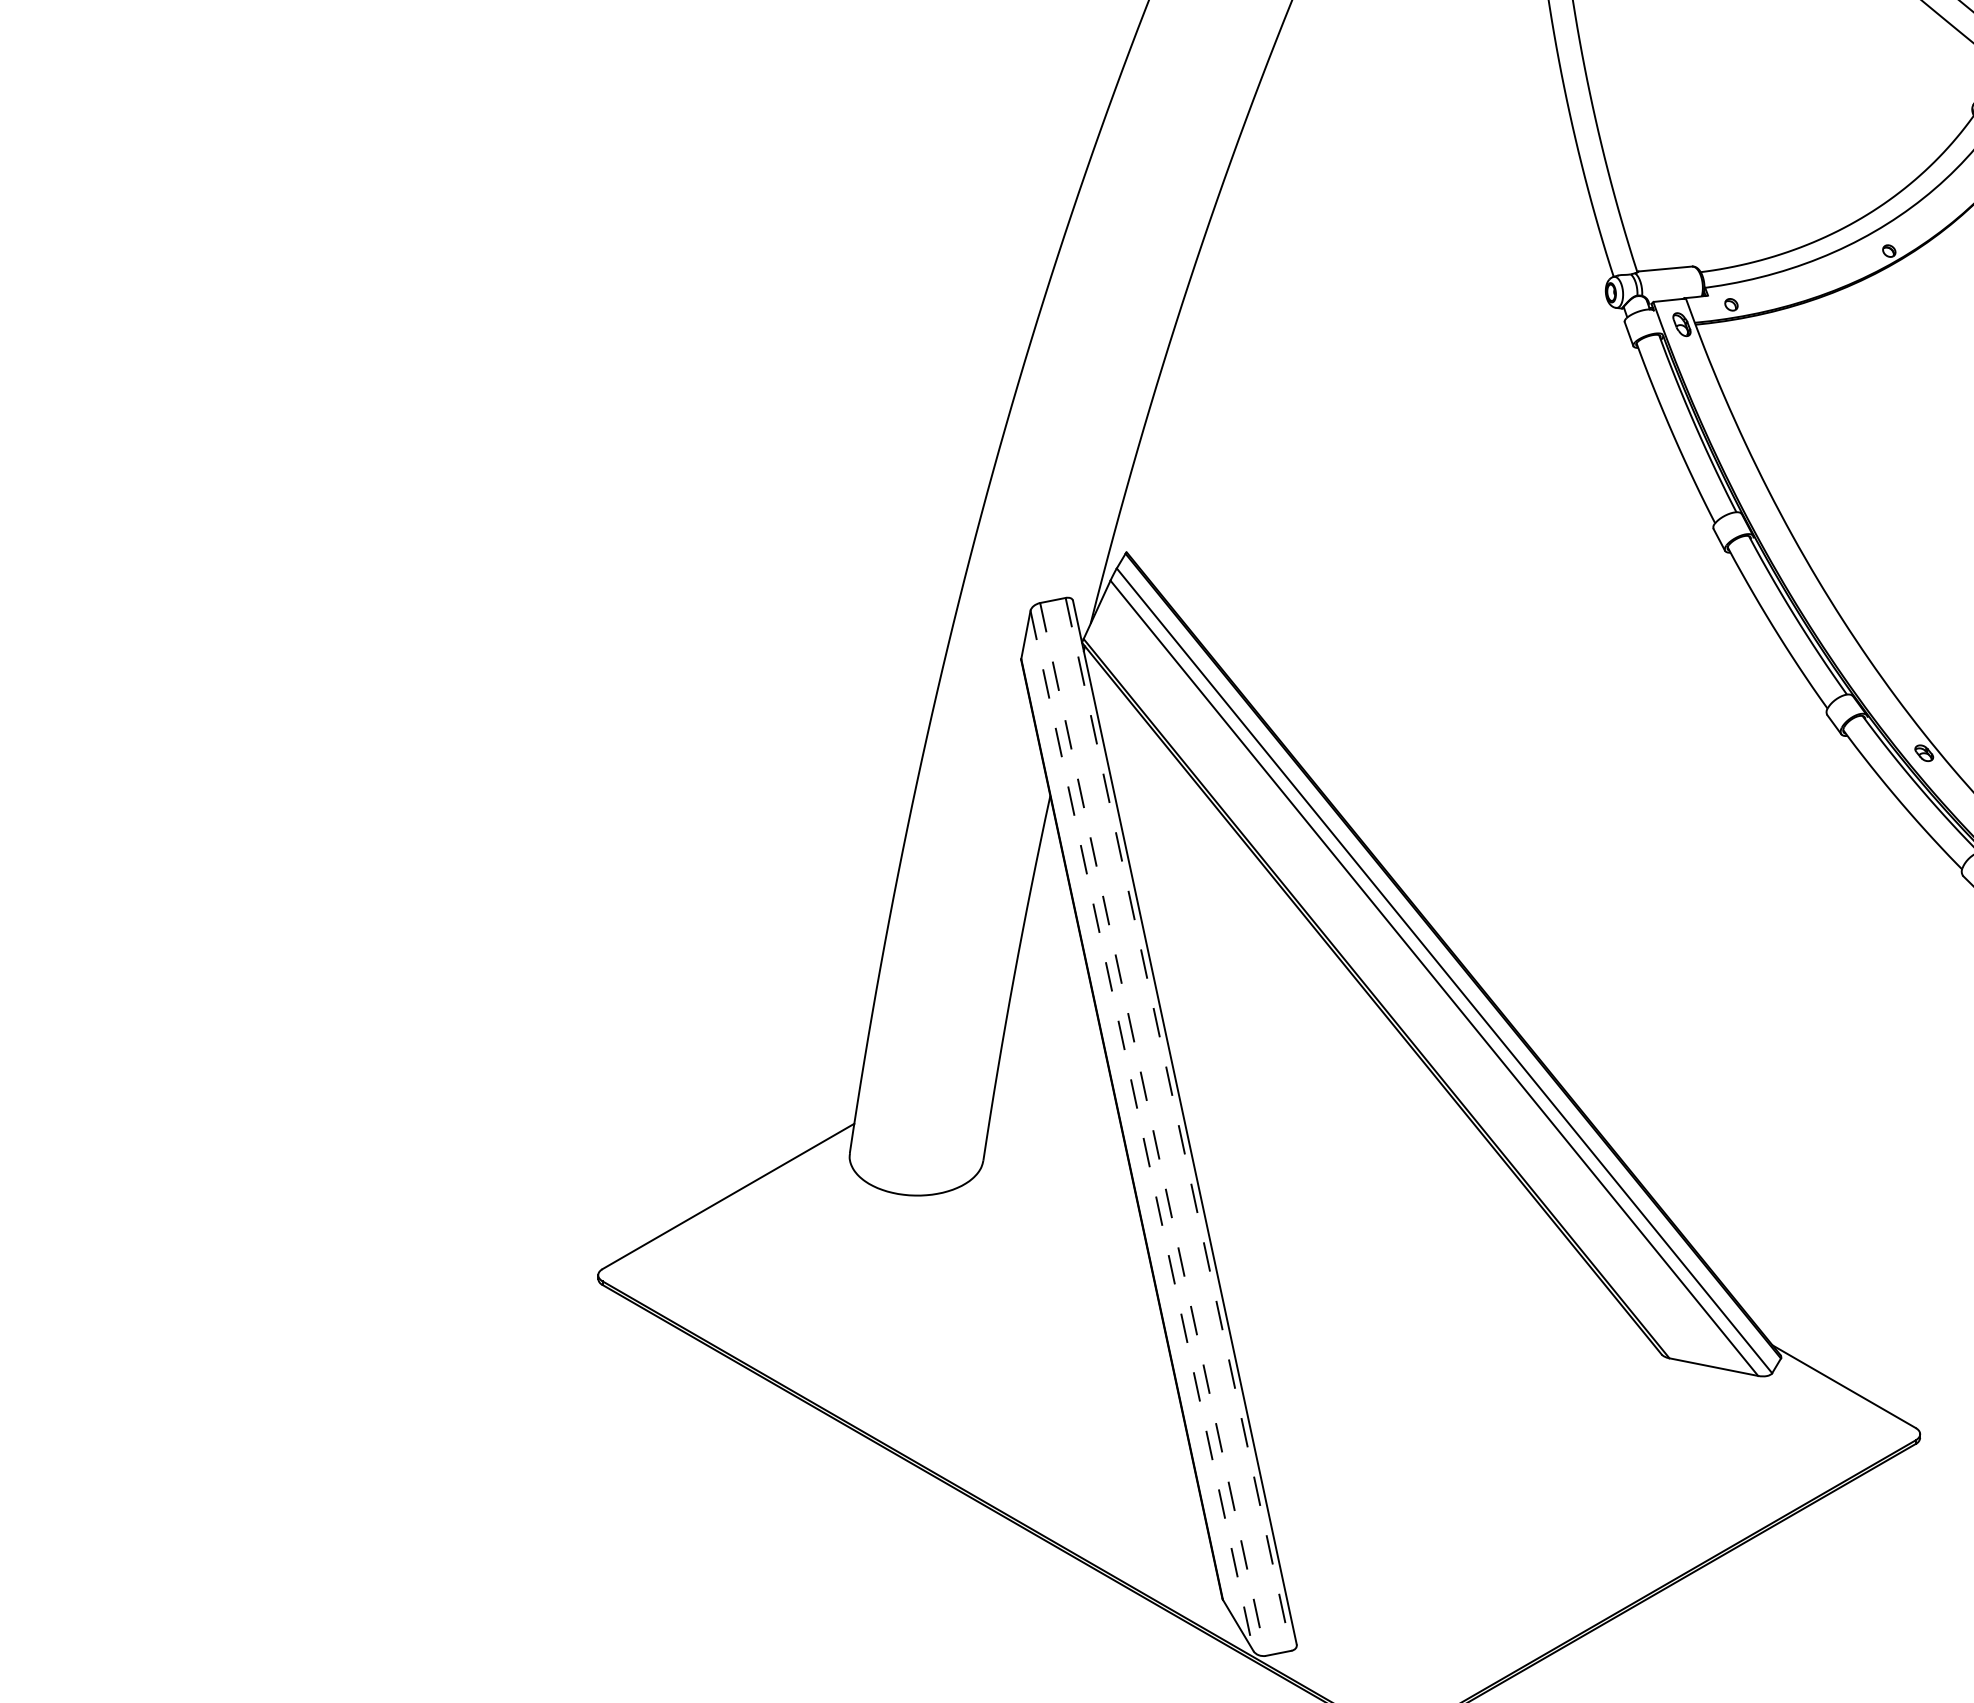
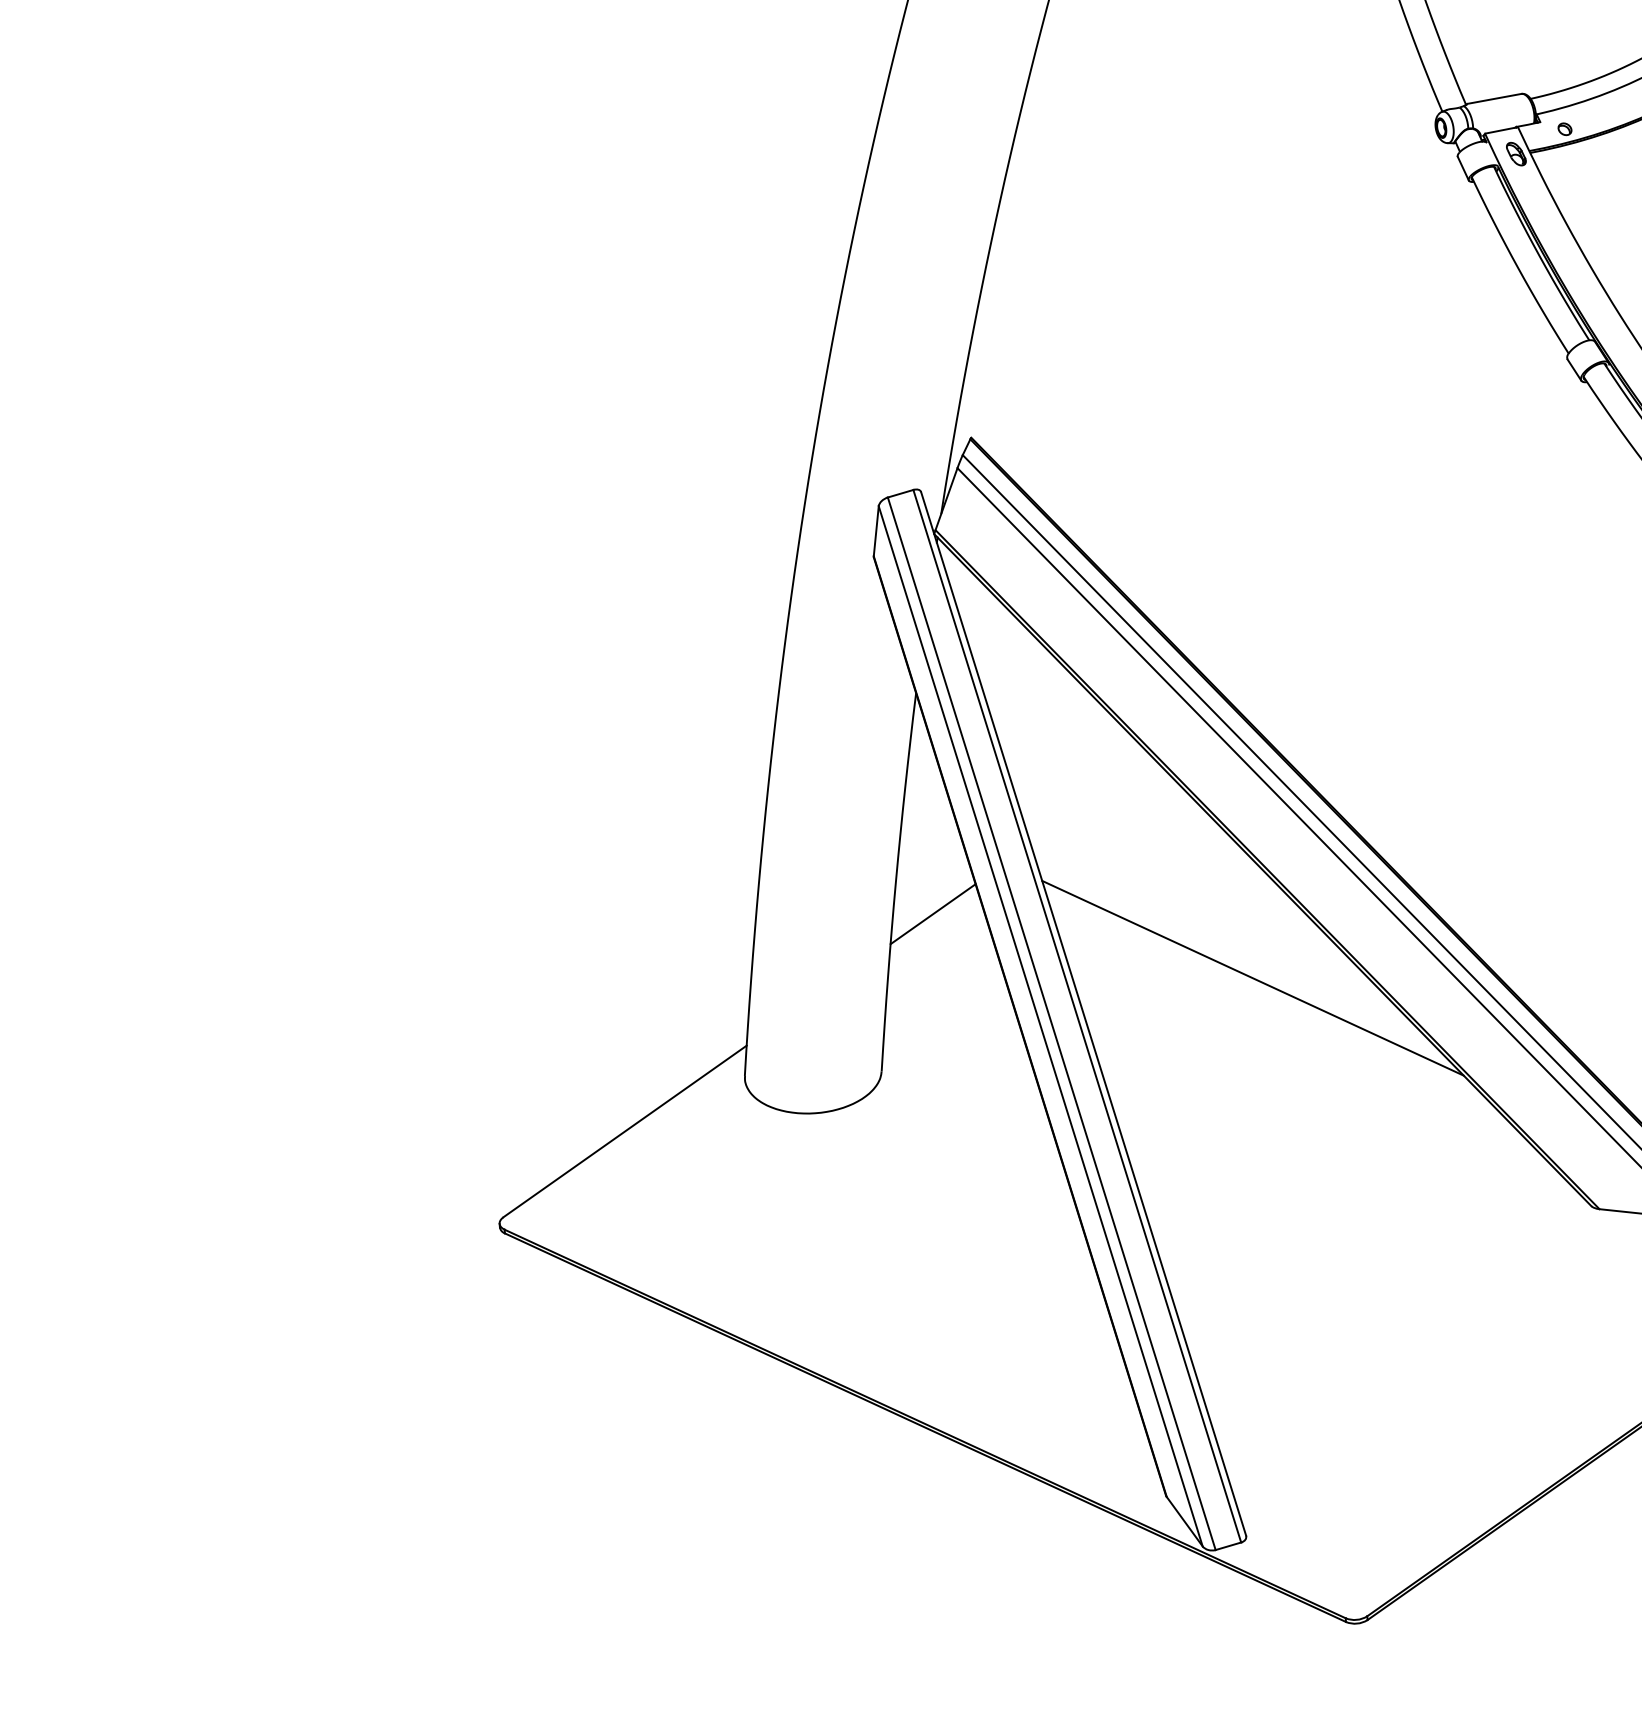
line: (1047, 1011) -> (933, 913), added
line: (1352, 1102) -> (1252, 977), added
line: (1178, 1124) -> (1077, 1016), dashed -> solid
line: (1153, 1129) -> (1052, 1023), dashed -> solid
line: (1142, 1131) -> (1041, 1026), dashed -> solid

